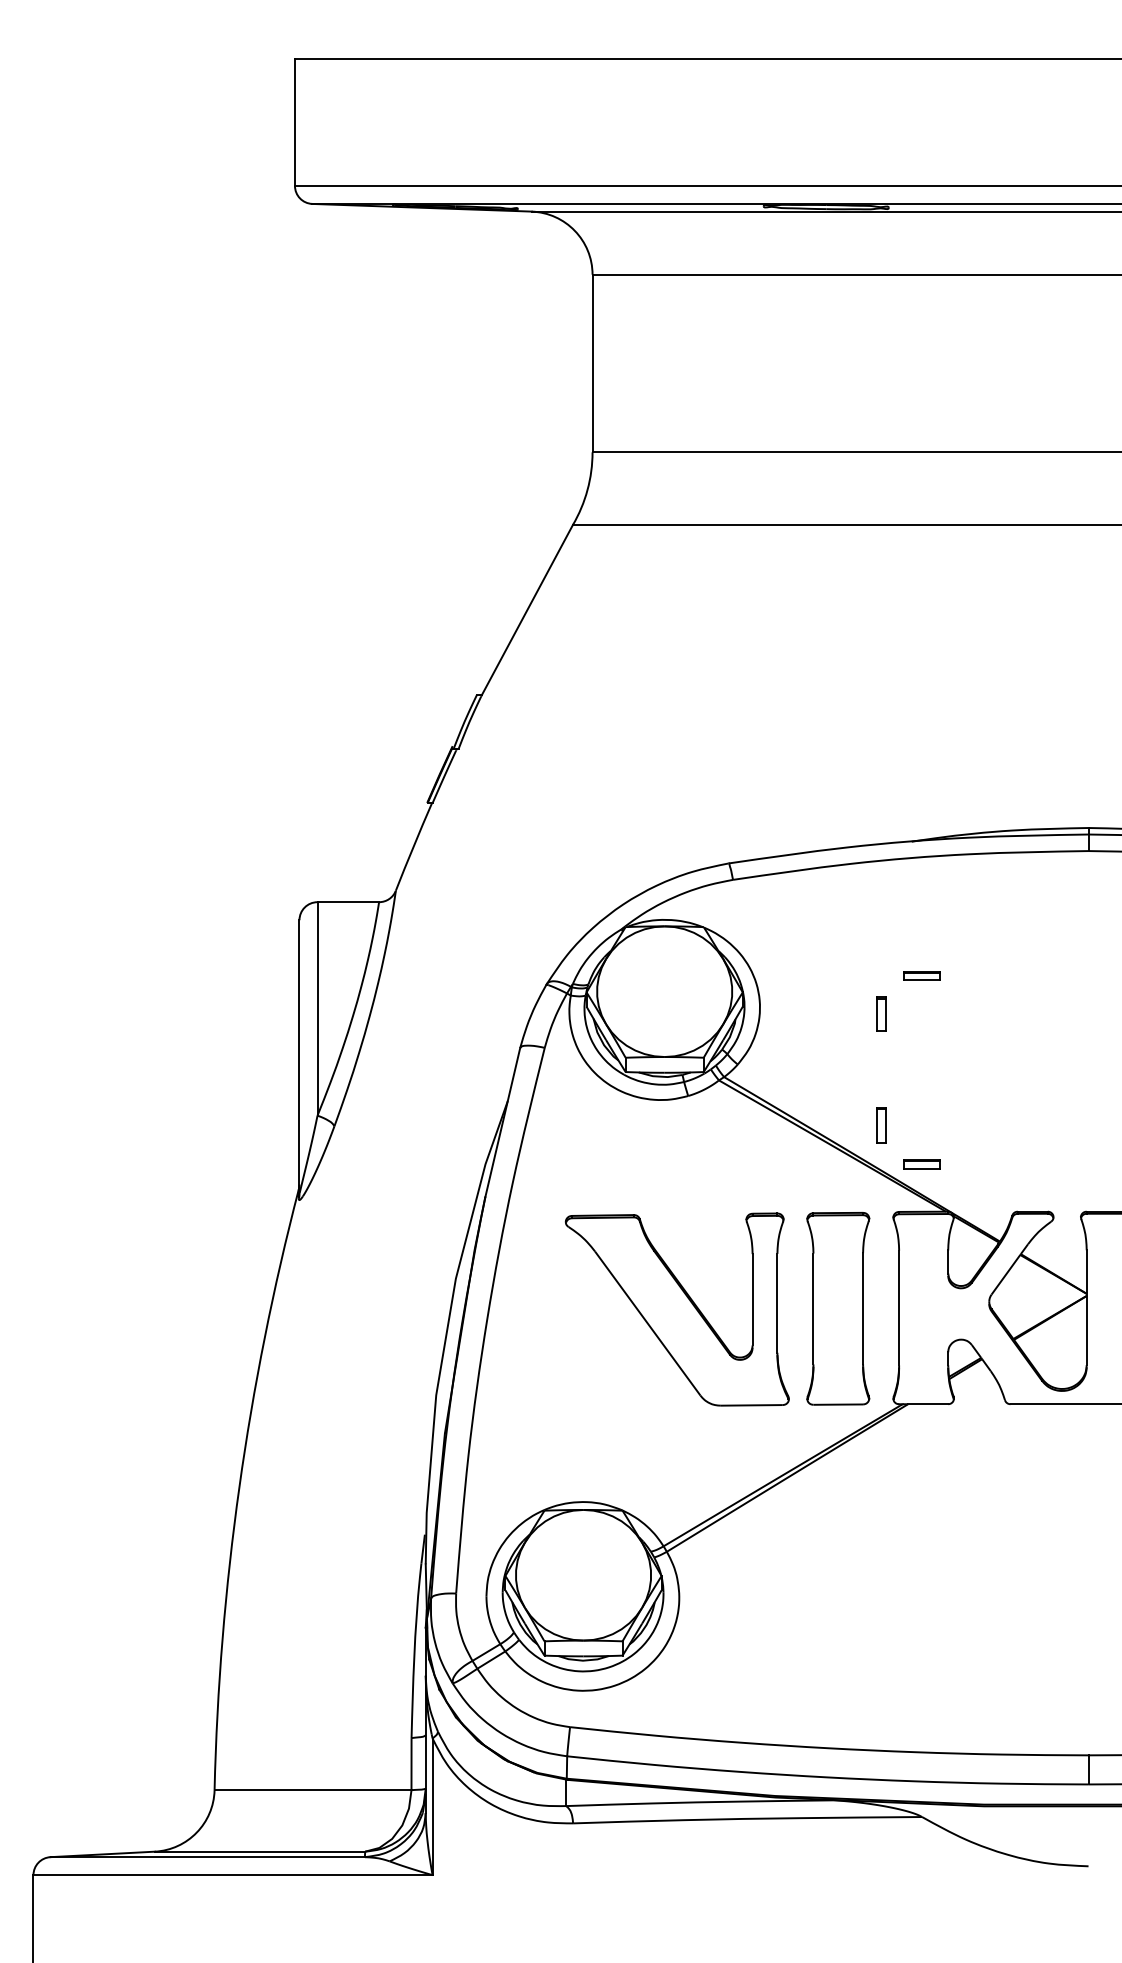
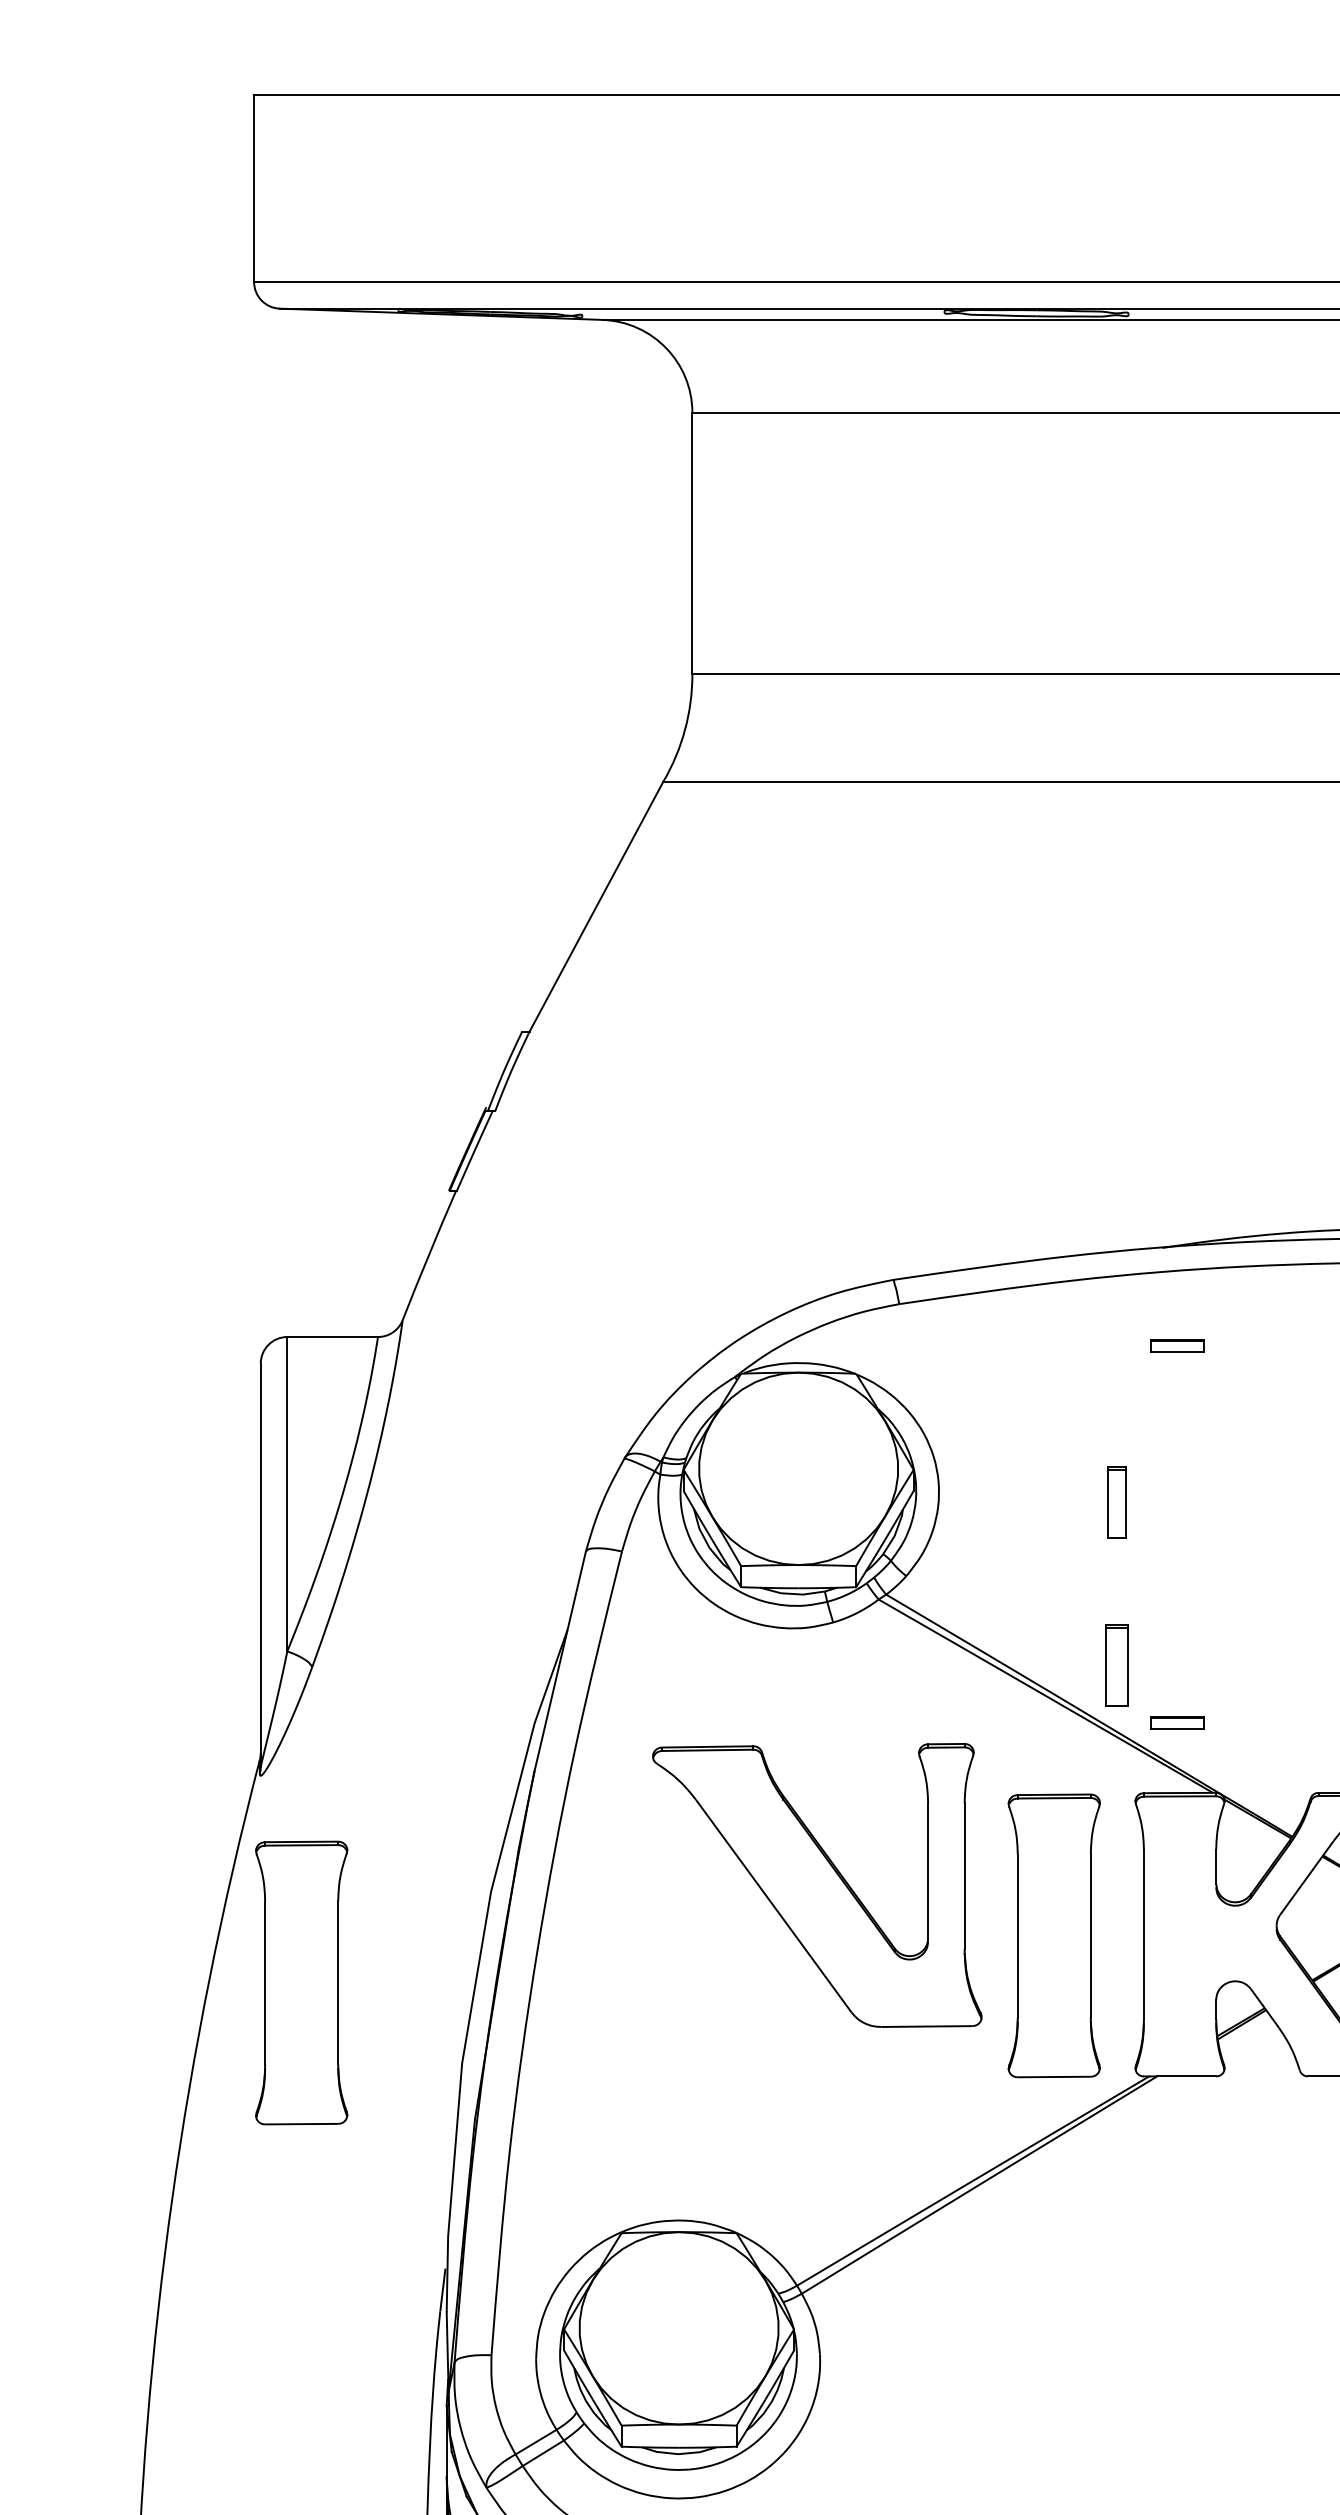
part: (921, 975) -> (1176, 1344), moved
part: (881, 1013) -> (1117, 1500), size x1.4
part: (881, 1125) -> (1117, 1665), size x1.6
part: (676, 1309) -> (816, 1885), moved
part: (327, 1340) -> (302, 1982), added

